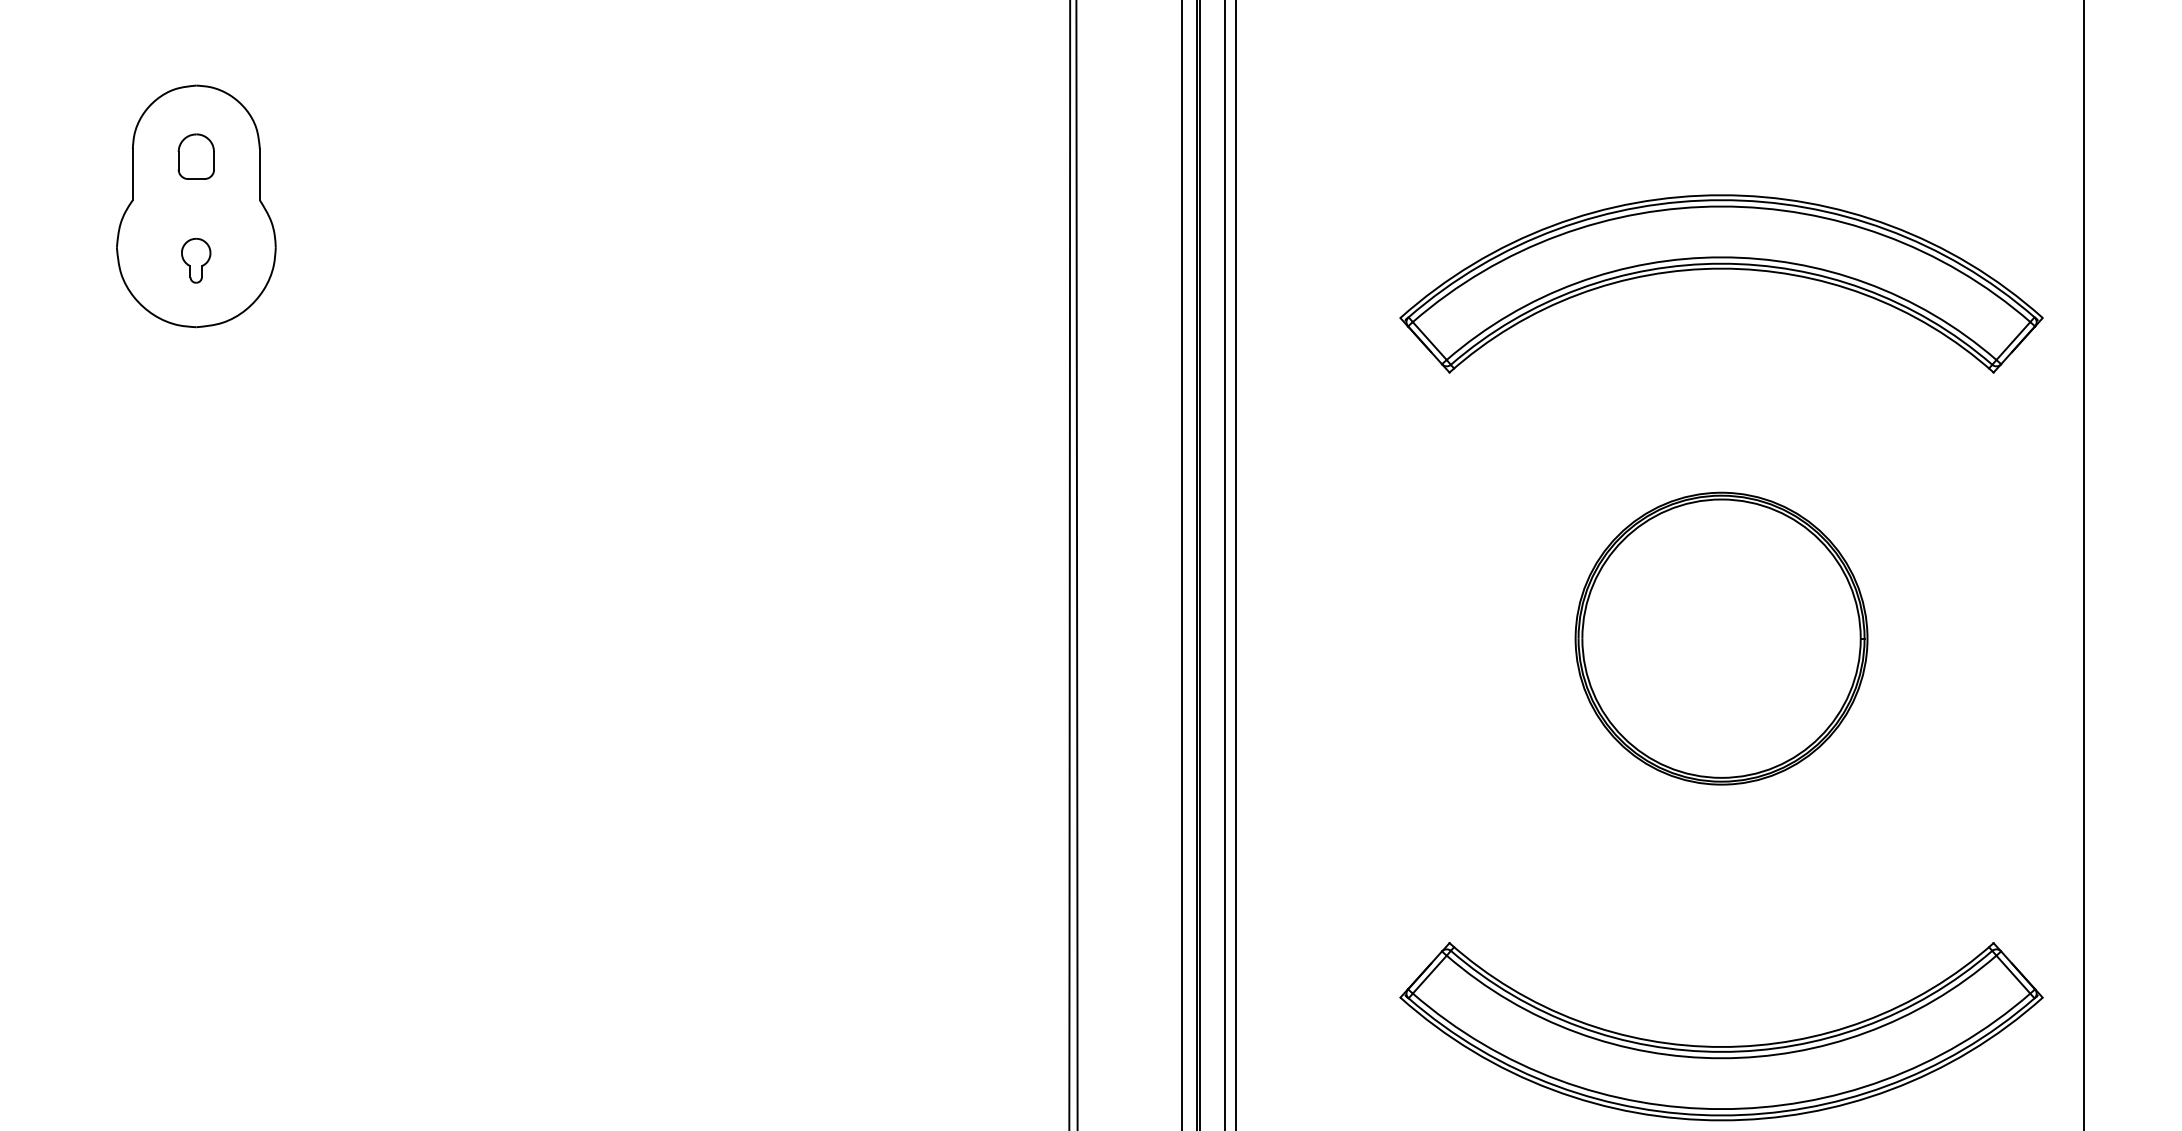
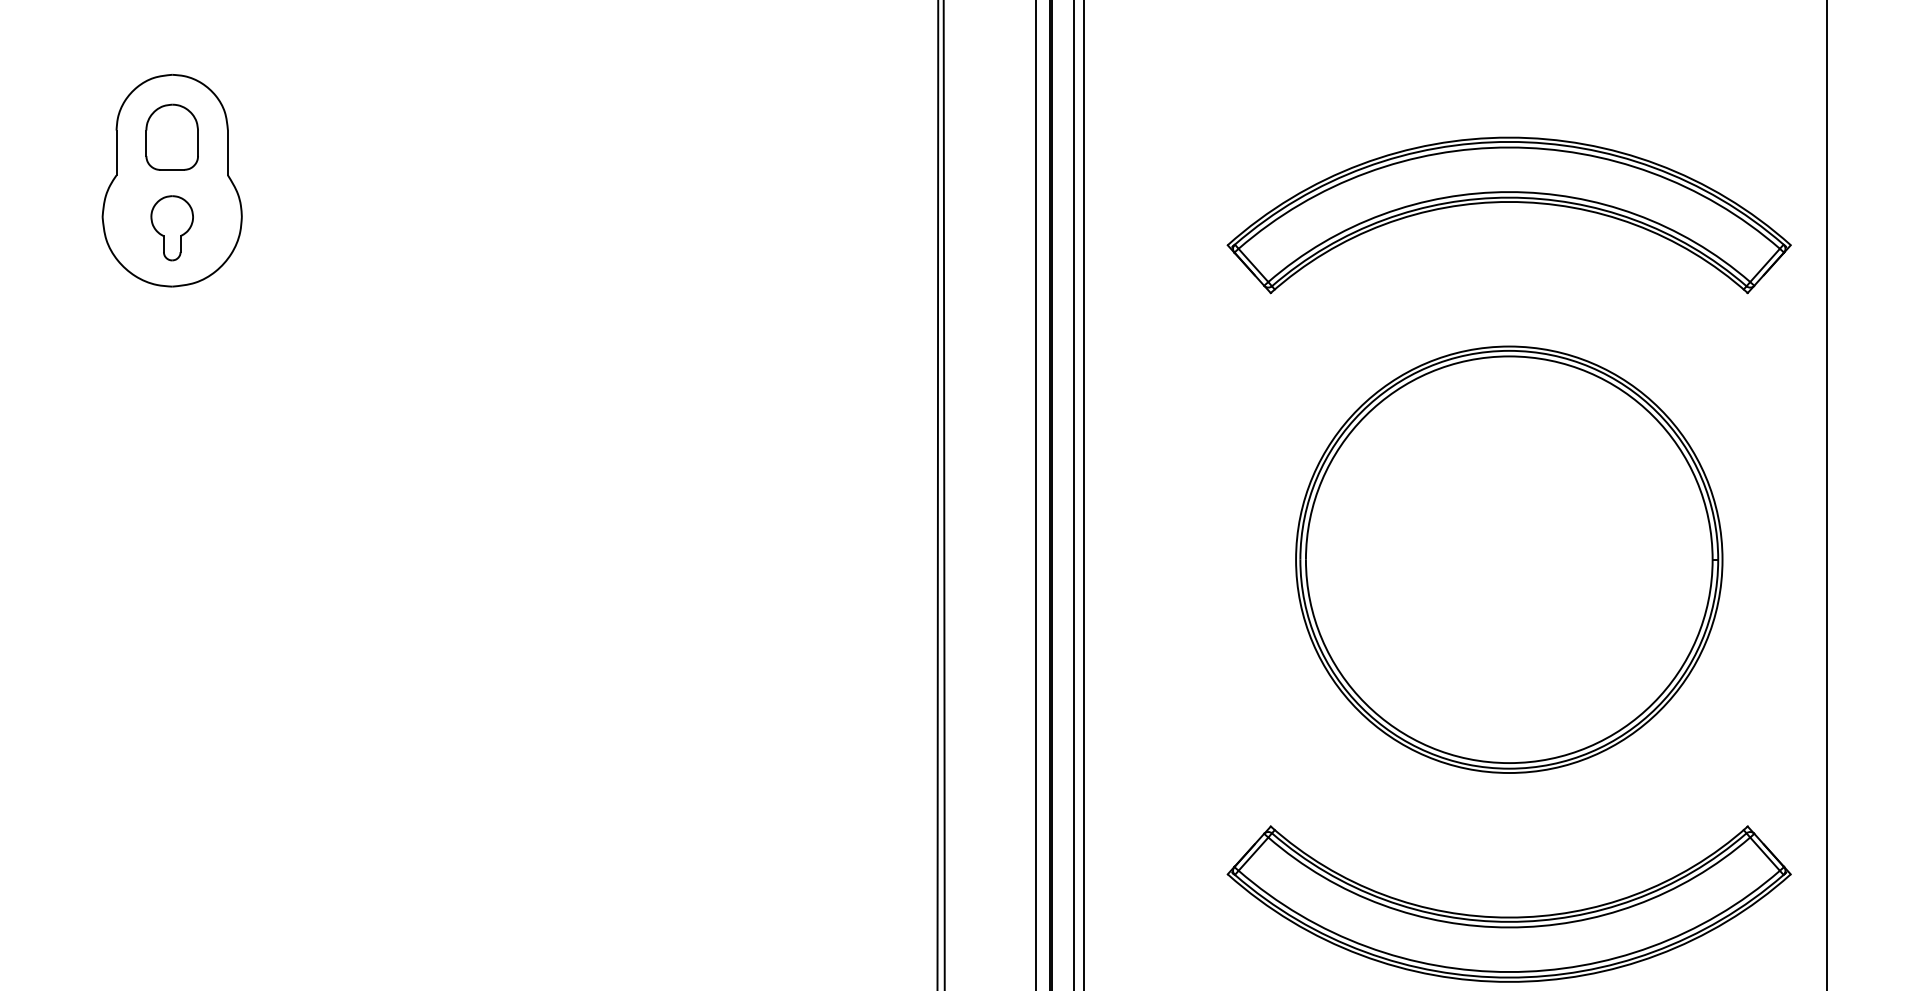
part: (196, 156) -> (172, 136), size x1.67
part: (195, 260) -> (171, 228), size x1.67
part: (1721, 269) -> (1509, 202), moved
part: (1721, 638) -> (1509, 559), size x1.67

